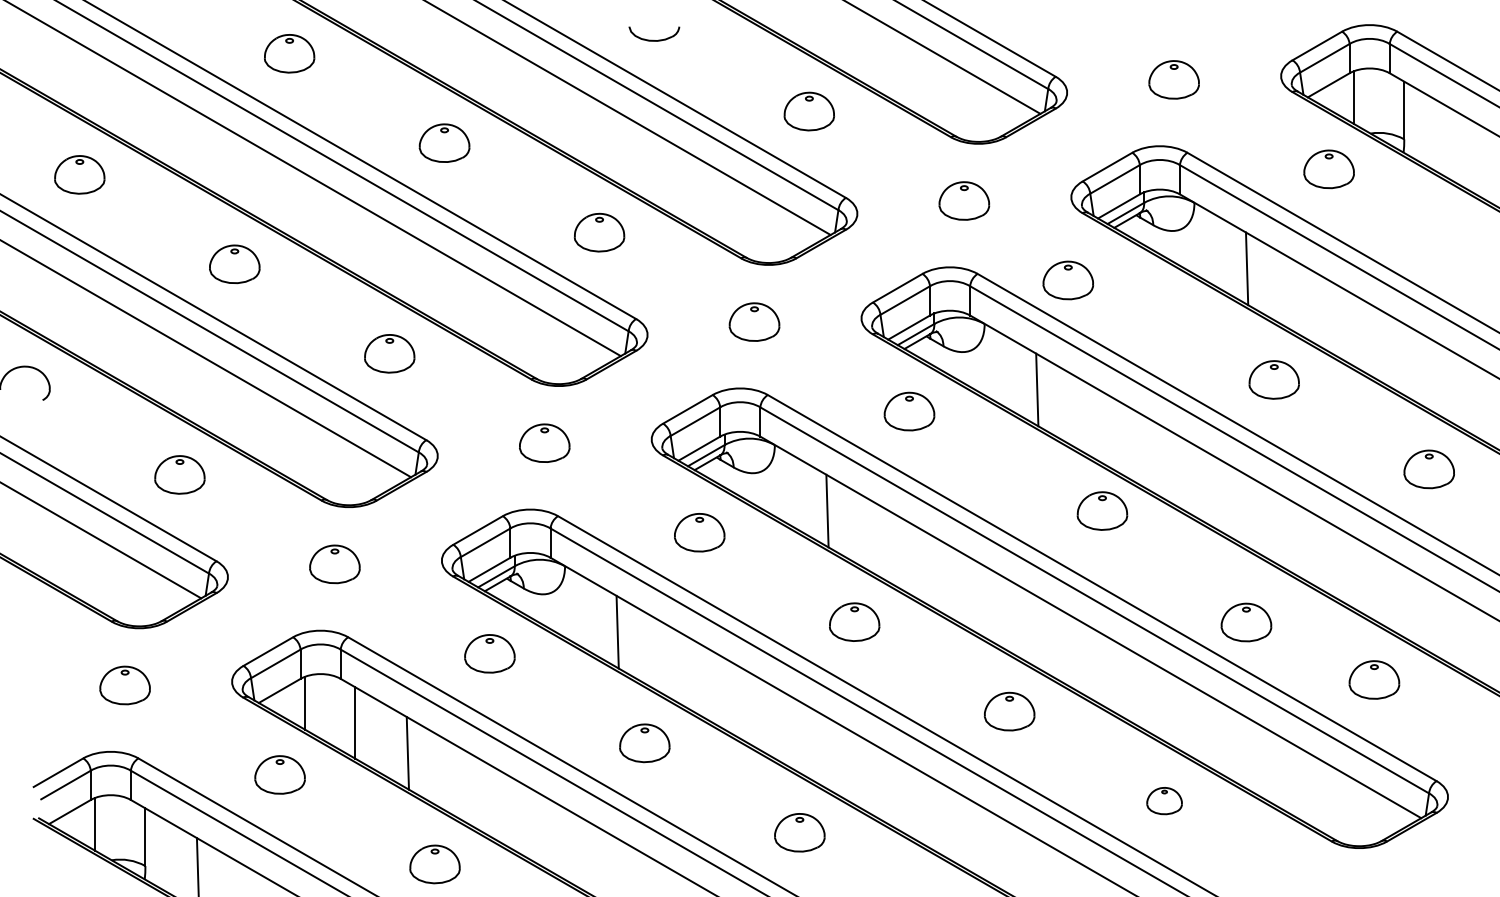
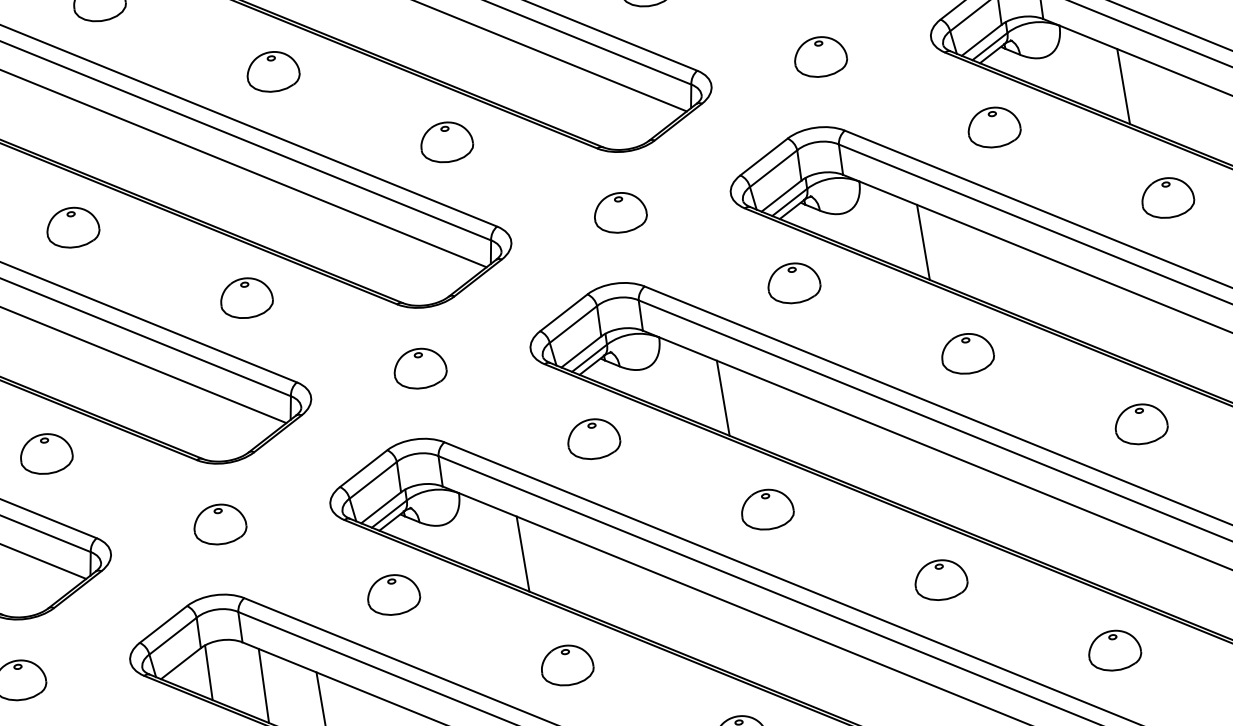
part: (1068, 280) -> (994, 127), moved
part: (1102, 510) -> (967, 353), moved
part: (1246, 622) -> (1141, 424), moved
part: (1164, 800) -> (1114, 649), size x1.43

